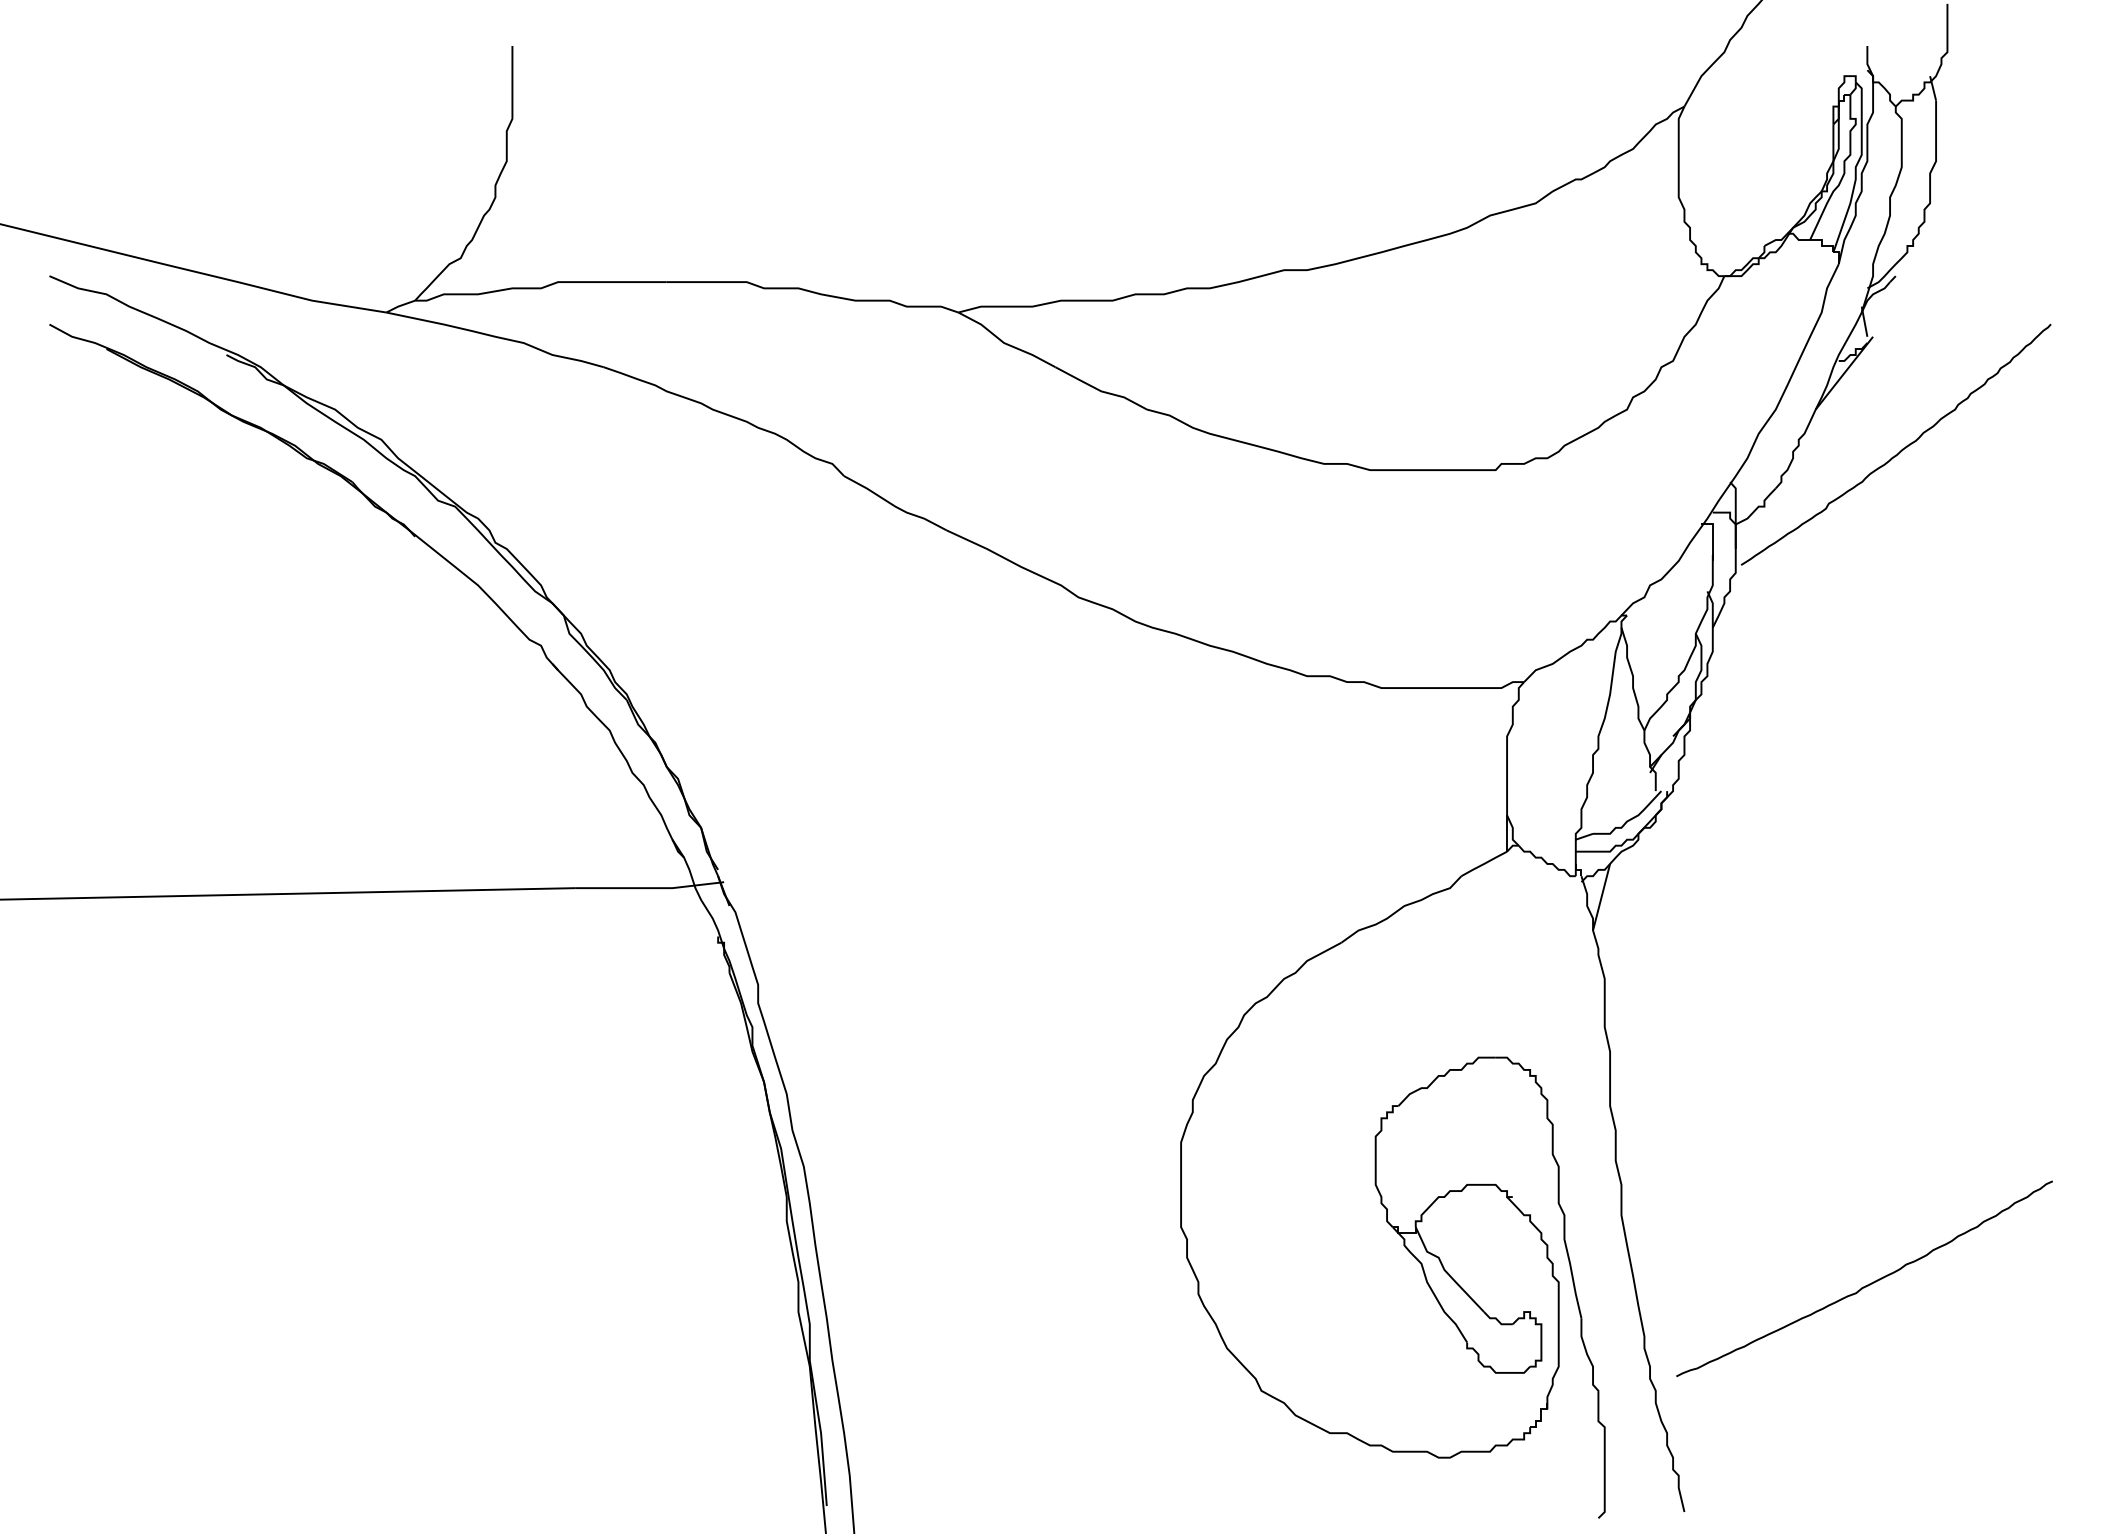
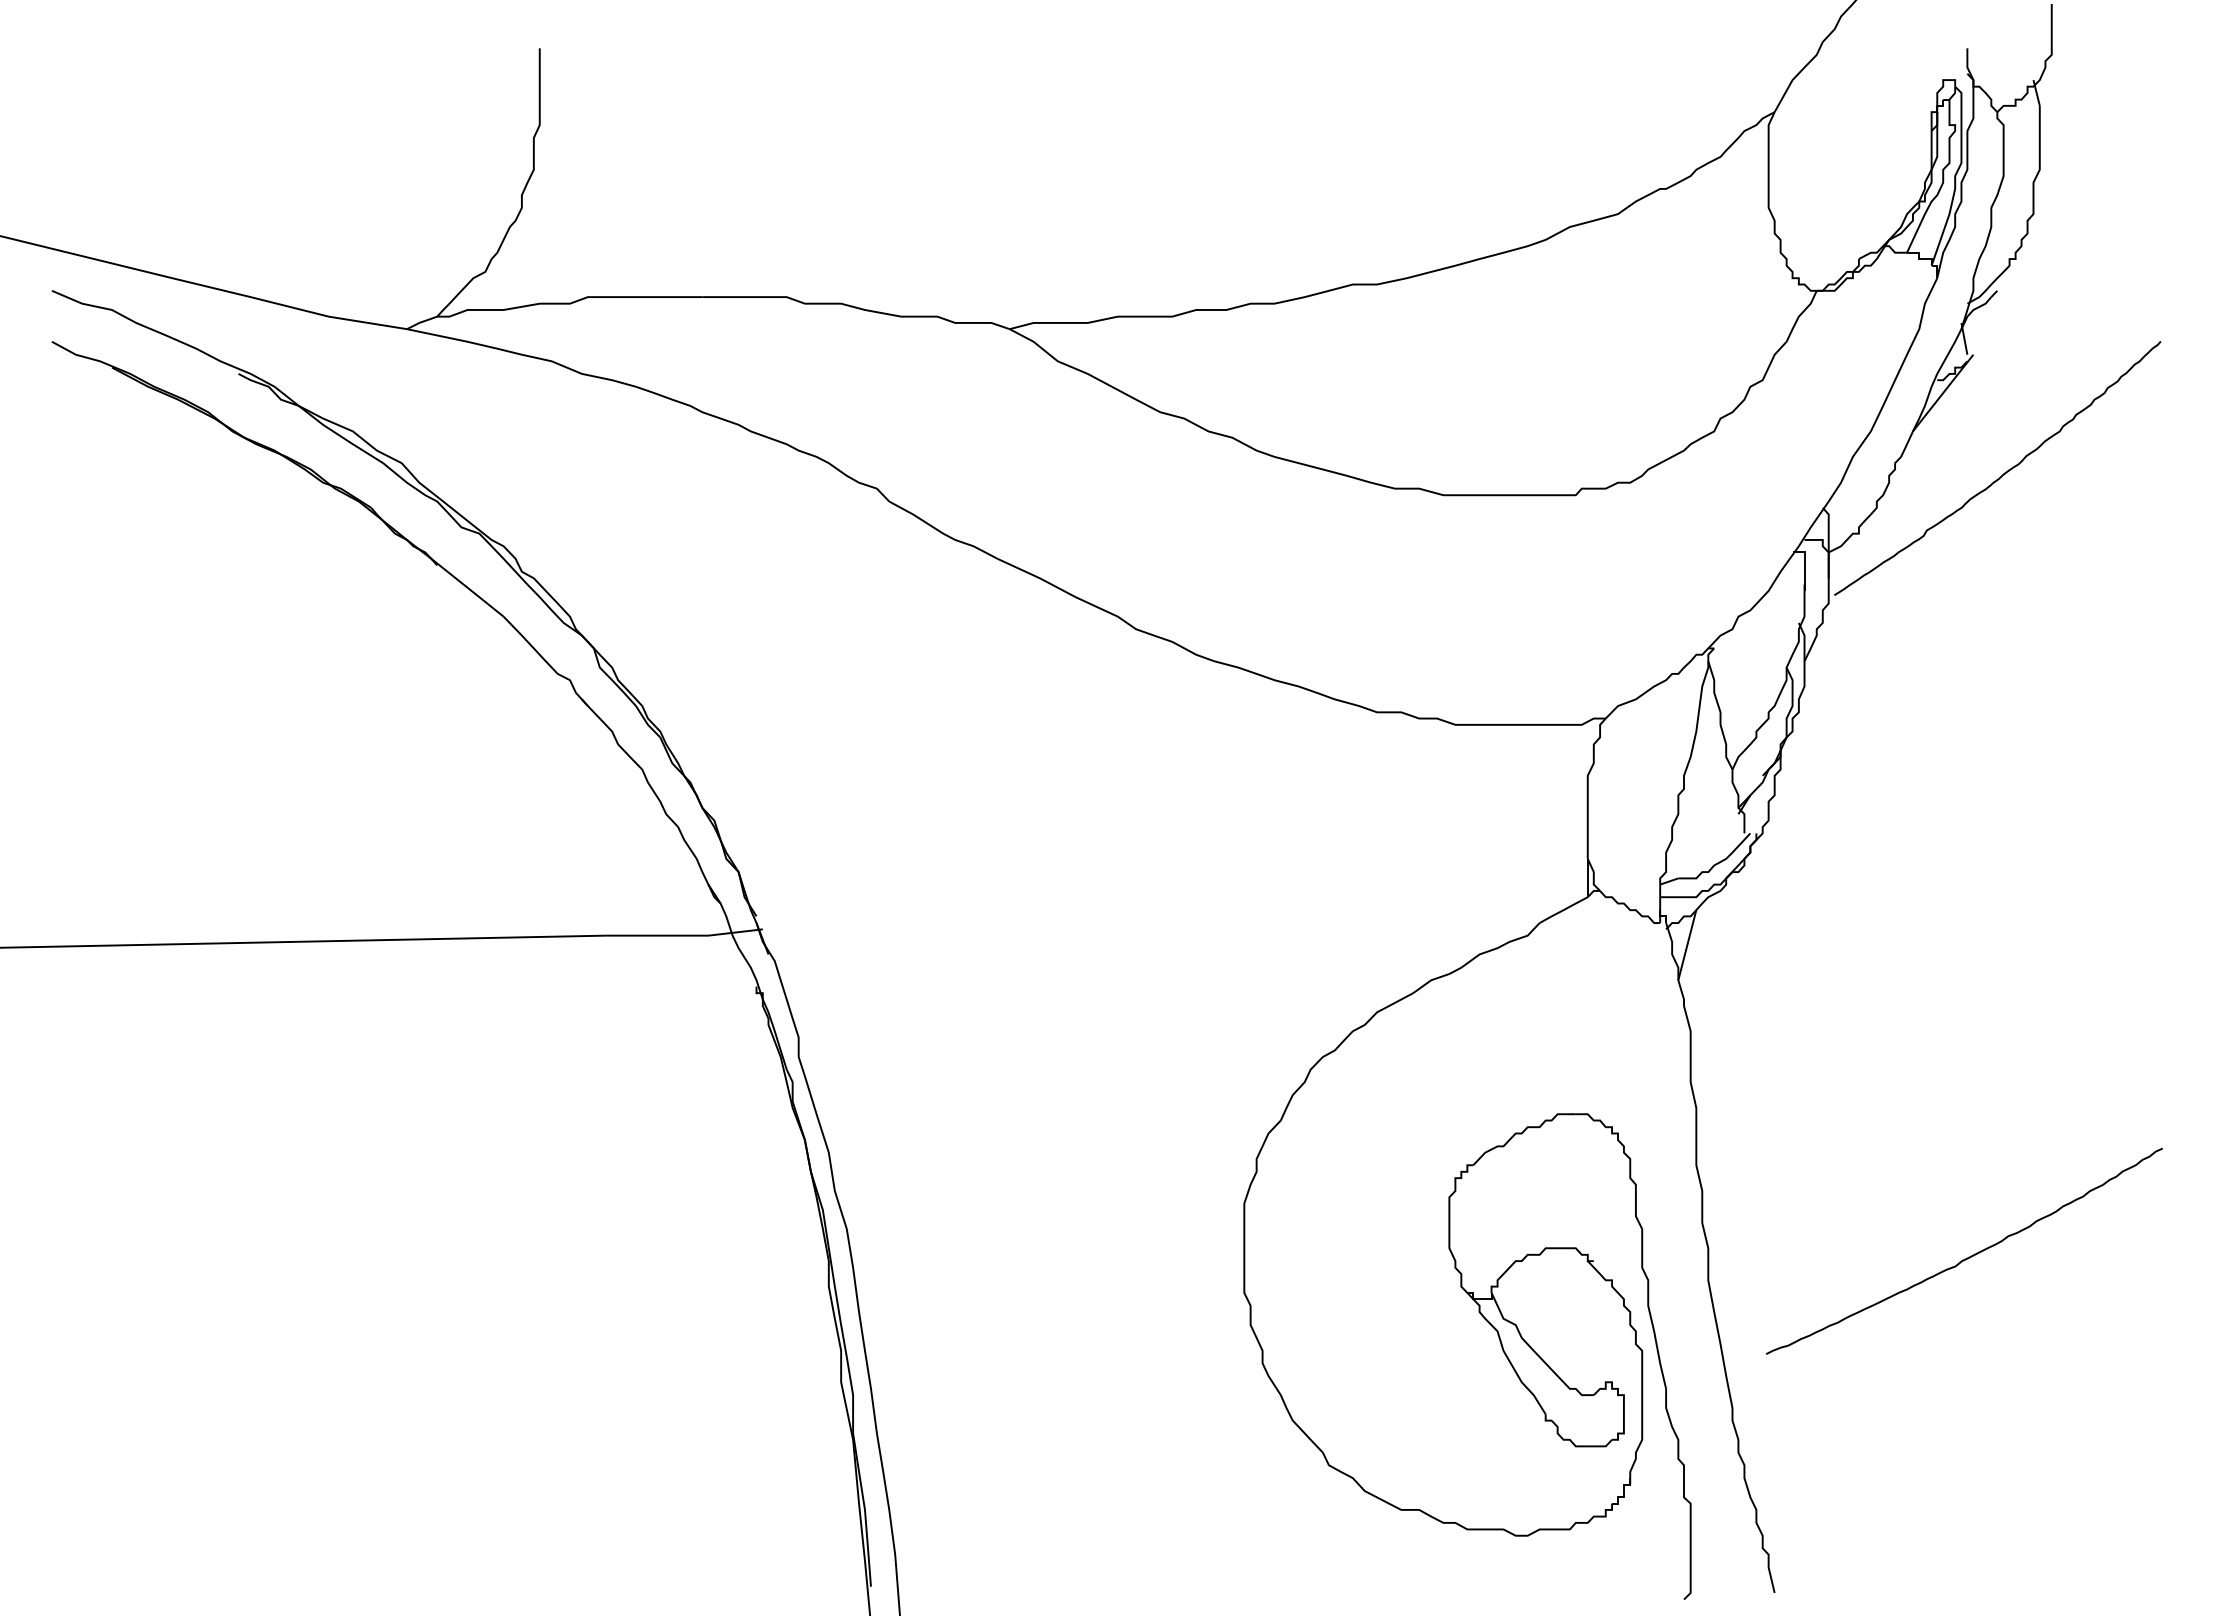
curve: (1867, 1284) -> (1967, 1257), moved

